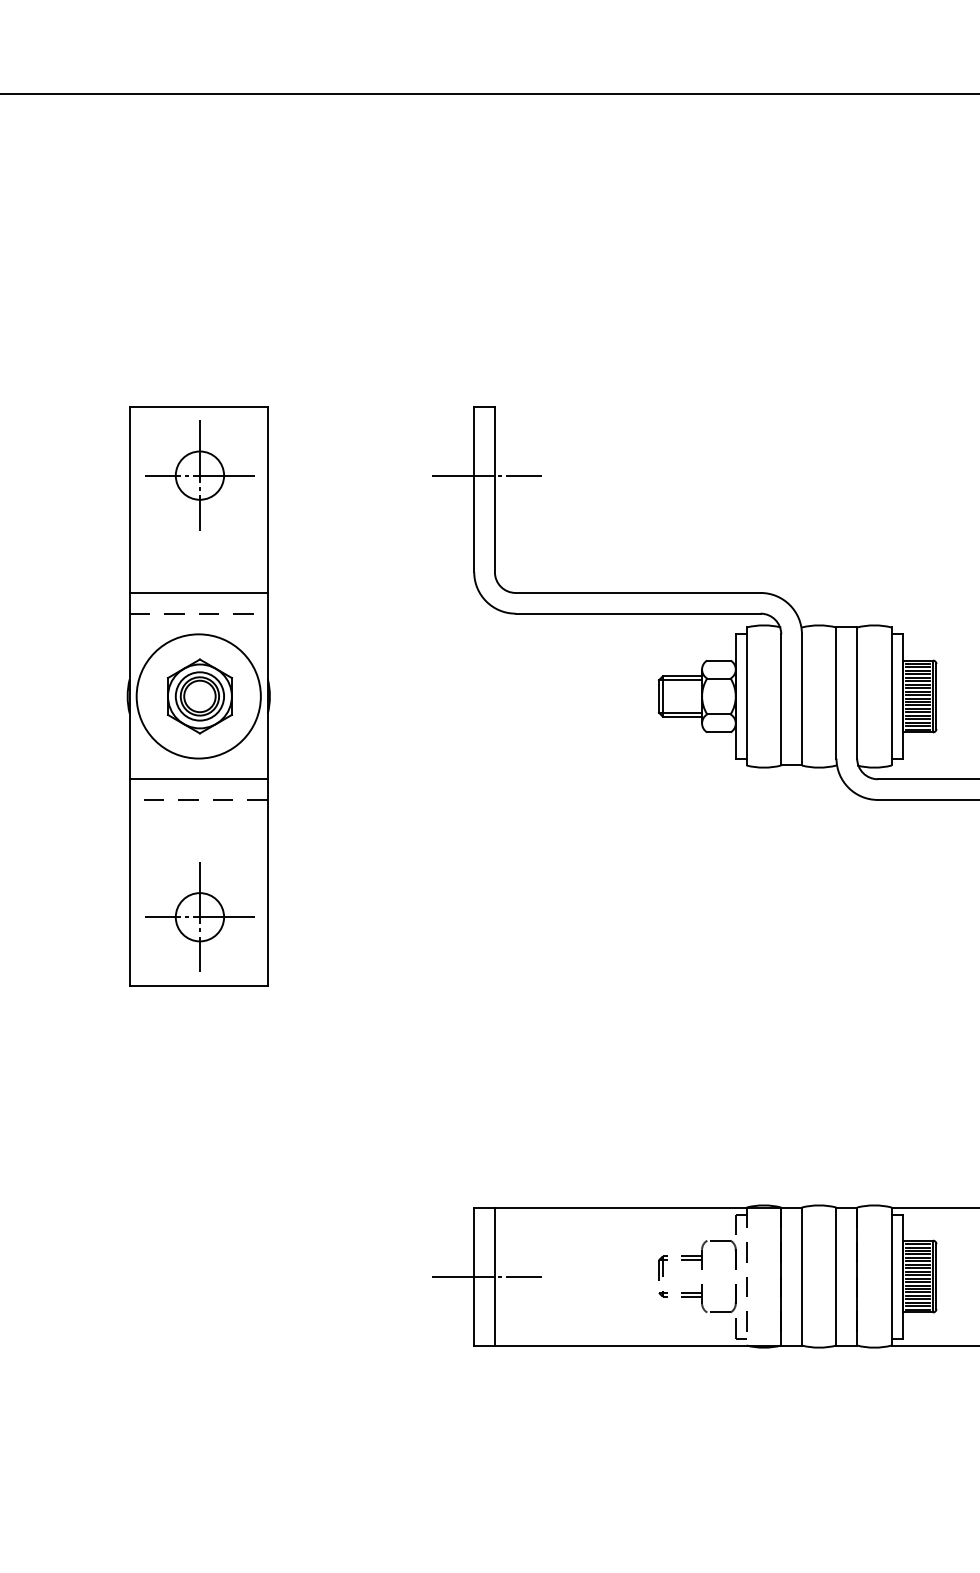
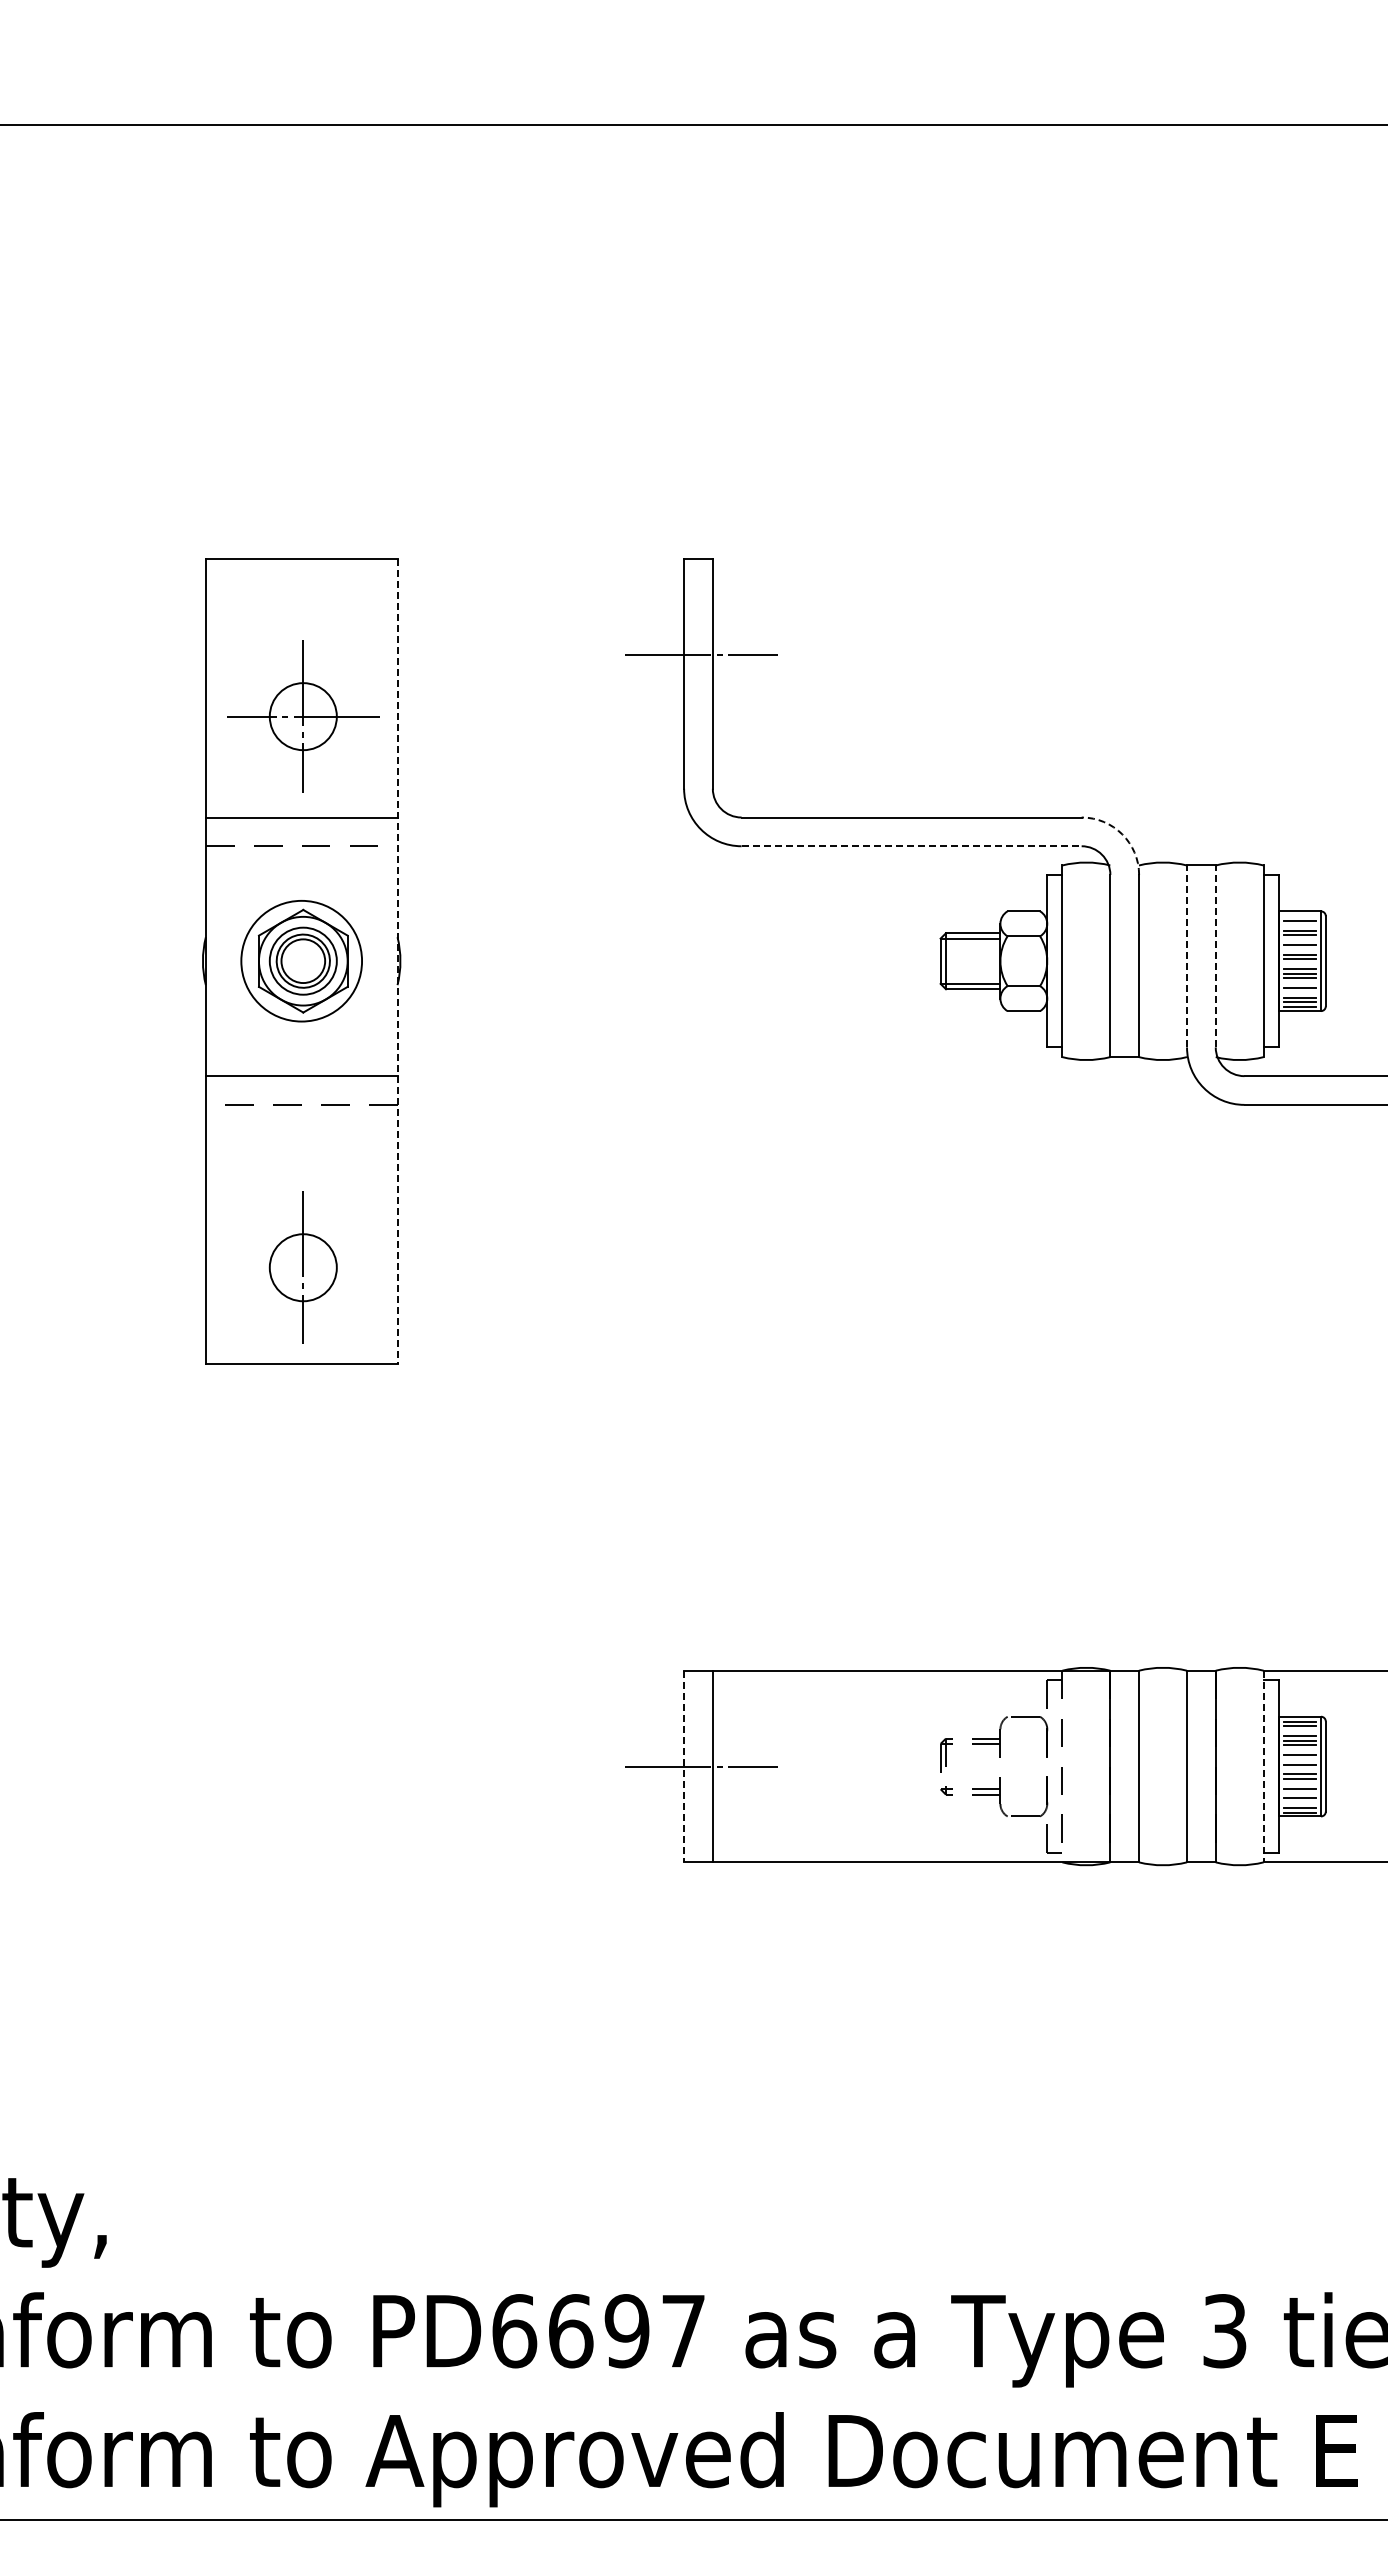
part: (200, 475) -> (303, 716), moved
arc: (790, 605) -> (1122, 834), solid -> dashed
line: (638, 613) -> (912, 846), solid -> dashed
line: (917, 664) -> (1299, 916), removed
line: (917, 670) -> (1299, 925), removed
line: (917, 681) -> (1299, 940), removed
line: (917, 688) -> (1299, 949), removed
line: (836, 692) -> (1187, 955), solid -> dashed
line: (856, 692) -> (1215, 955), solid -> dashed
circle: (198, 695) -> (301, 960), size x0.7
line: (267, 696) -> (397, 961), solid -> dashed
line: (917, 698) -> (1299, 964), removed
line: (917, 712) -> (1299, 983), removed
line: (917, 719) -> (1299, 992), removed
line: (199, 917) -> (302, 1267), removed
line: (917, 1251) -> (1299, 1731), removed
line: (917, 1264) -> (1299, 1750), removed
line: (917, 1271) -> (1299, 1759), removed
line: (474, 1276) -> (684, 1766), solid -> dashed
line: (891, 1276) -> (1263, 1766), solid -> dashed
line: (917, 1278) -> (1299, 1769), removed
line: (917, 1288) -> (1299, 1783), removed
line: (917, 1295) -> (1299, 1793), removed
line: (917, 1302) -> (1299, 1802), removed

